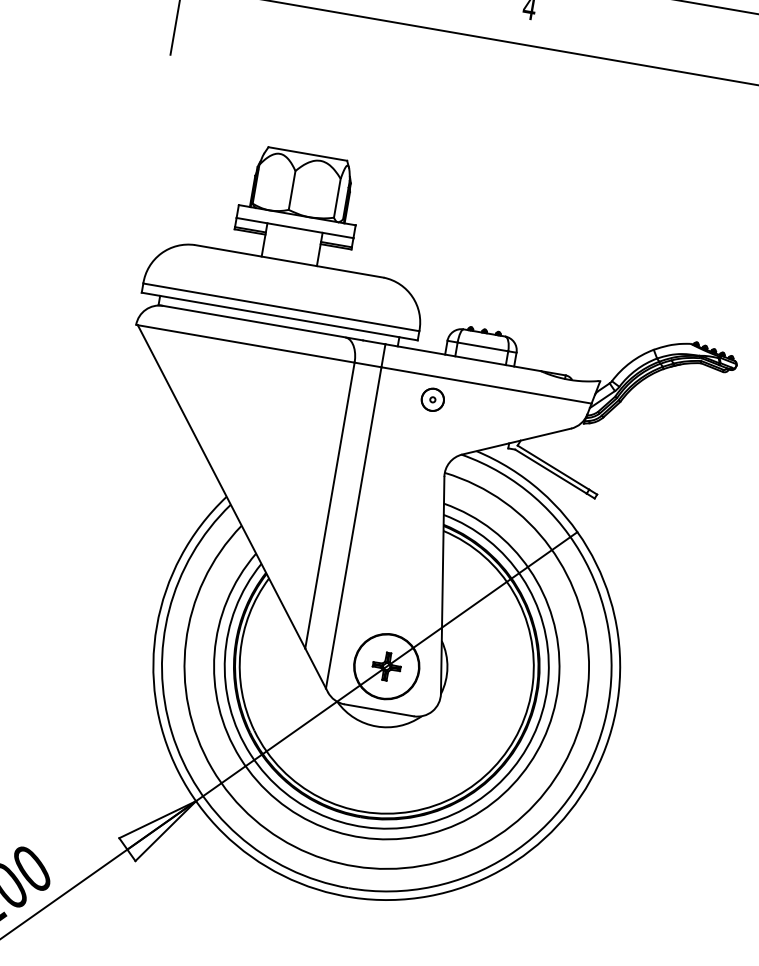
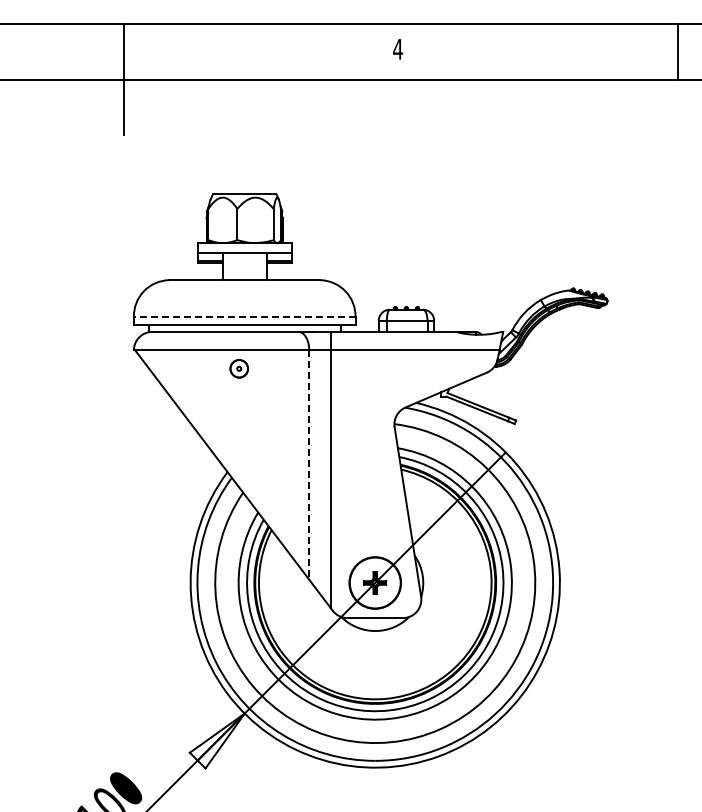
line: (281, 307) -> (244, 317), solid -> dashed
part: (431, 399) -> (238, 368), moved
line: (330, 506) -> (309, 465), solid -> dashed

